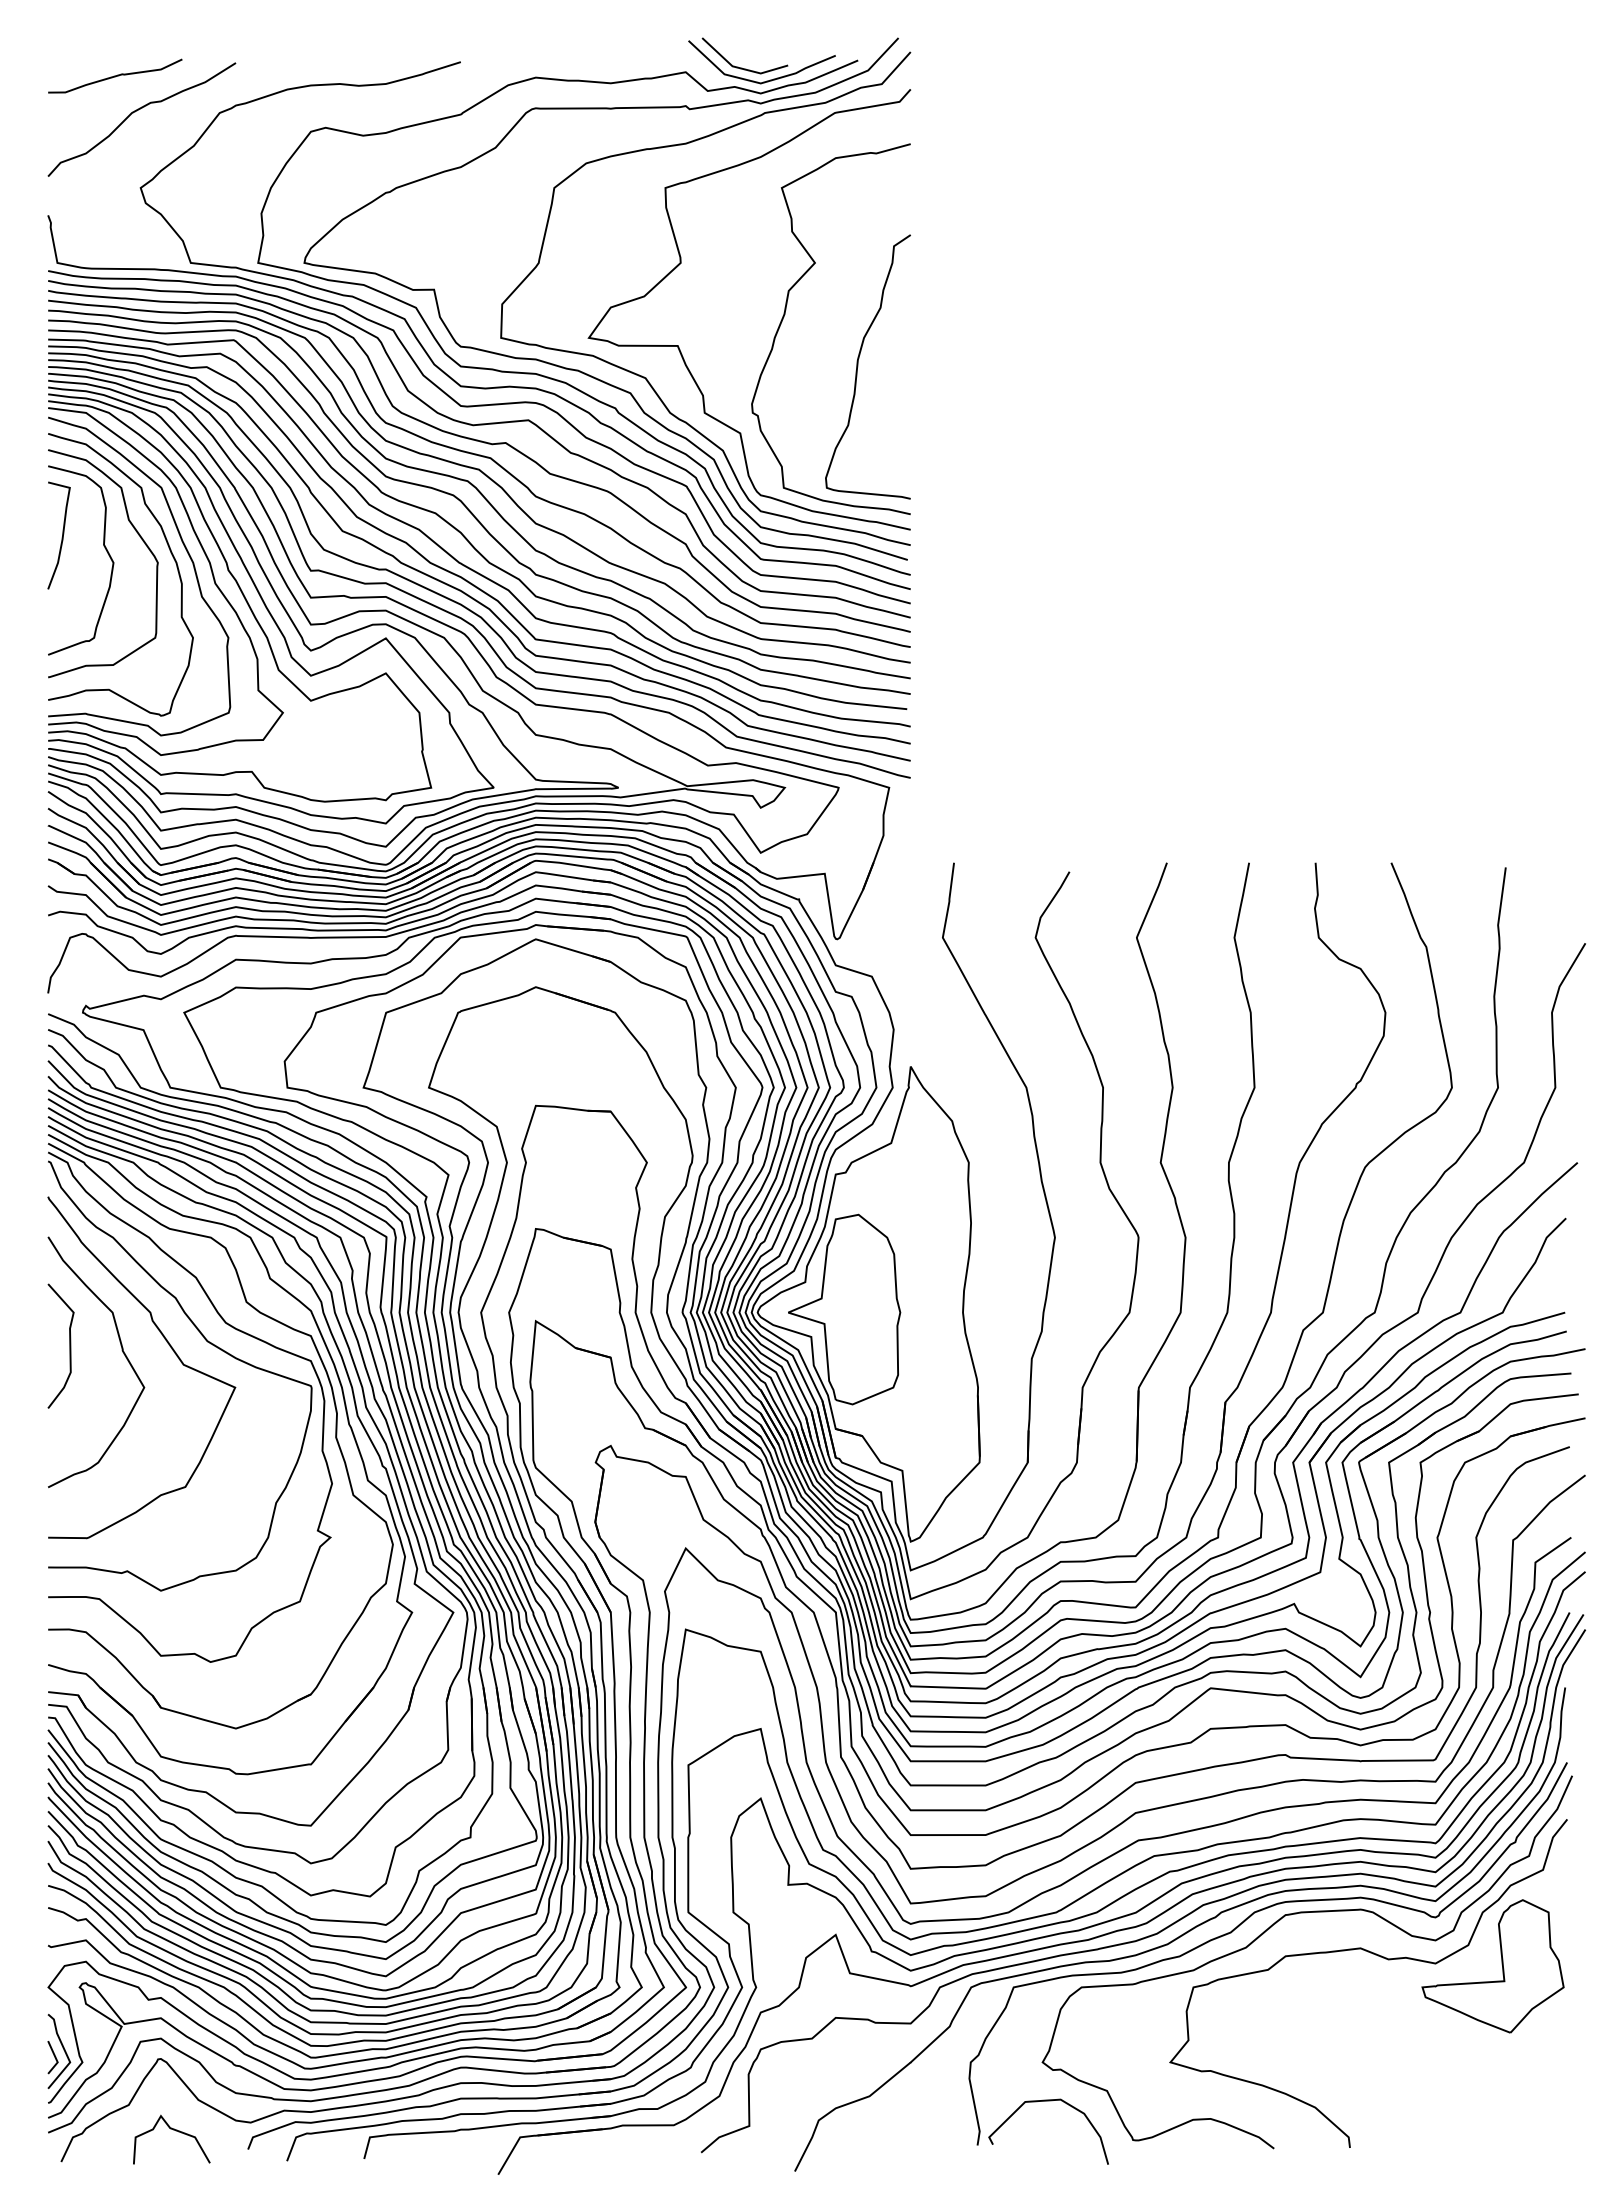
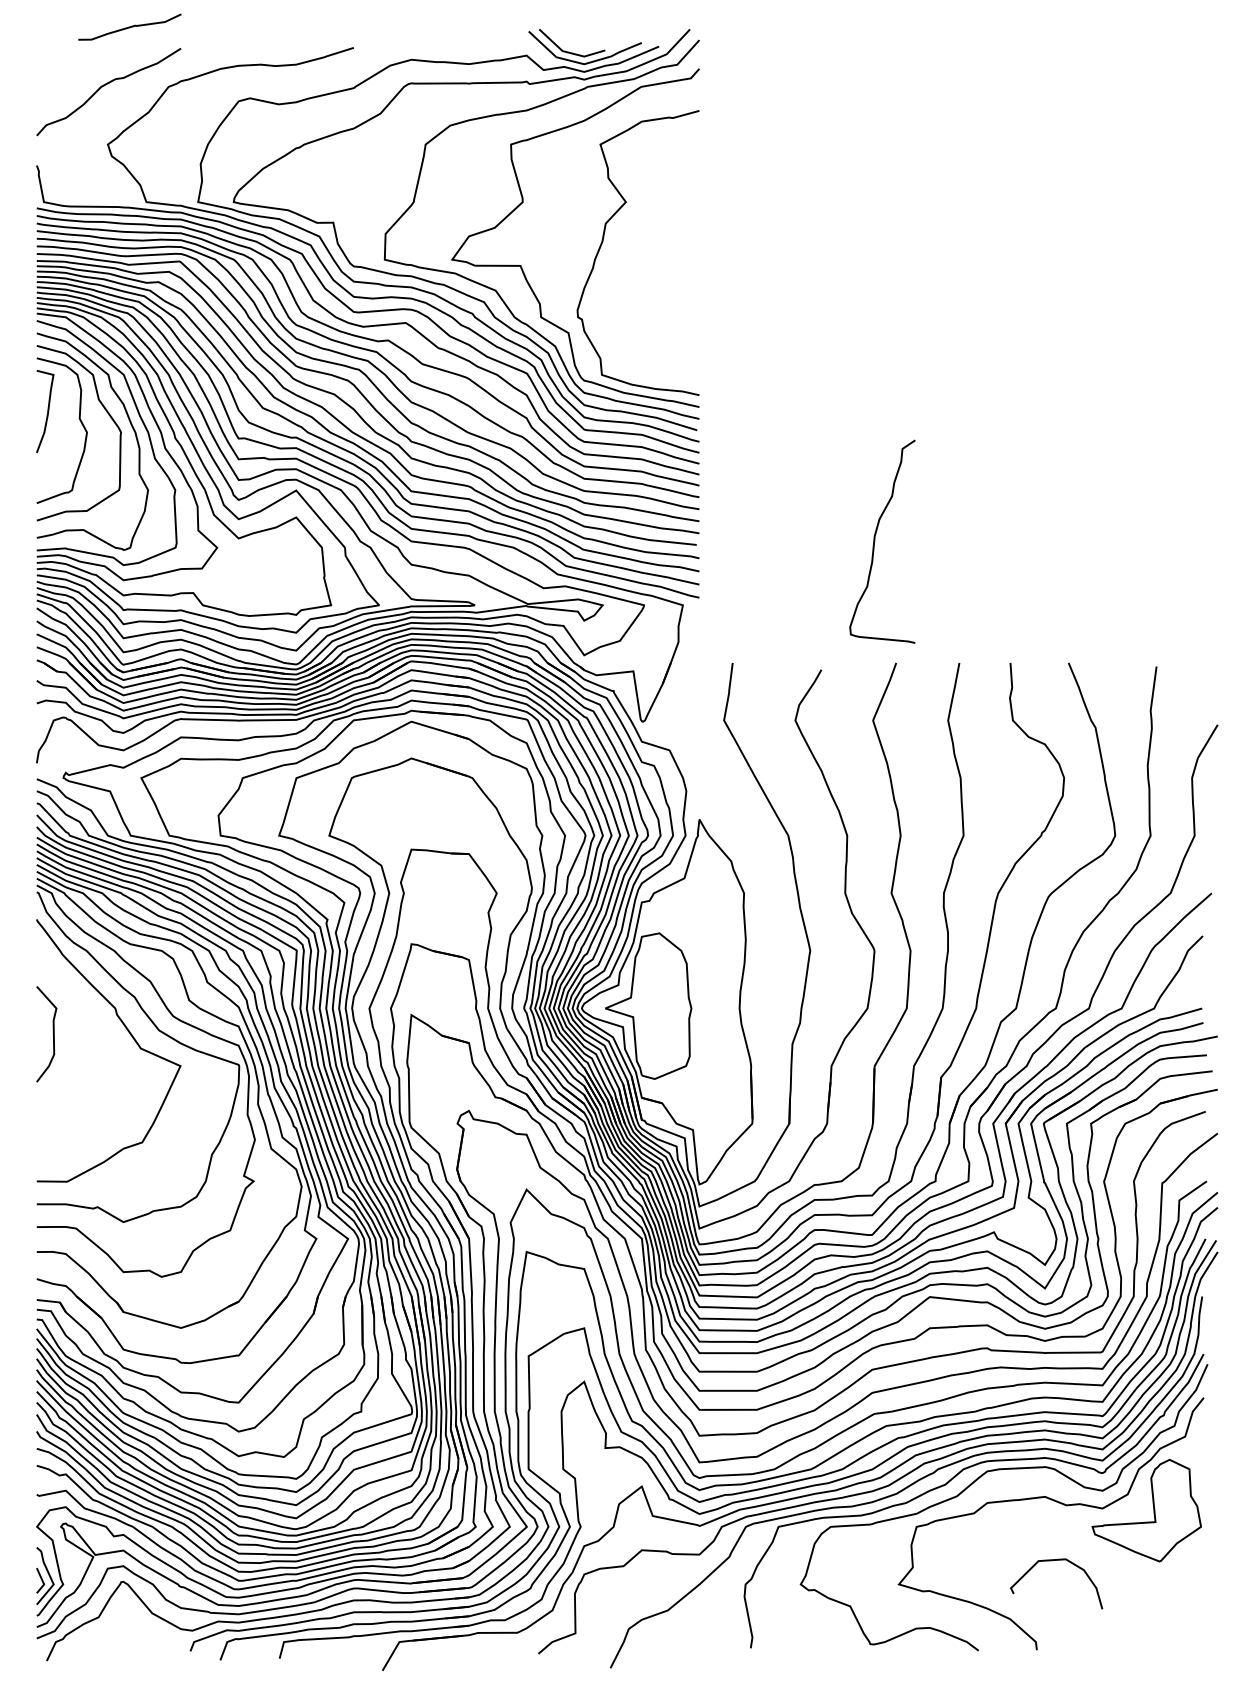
curve: (115, 75) -> (130, 26), moved
curve: (858, 366) -> (875, 541), moved
curve: (121, 1350) -> (93, 1037), removed
curve: (1048, 2101) -> (1056, 1560), moved
curve: (173, 2130) -> (133, 1636), removed

